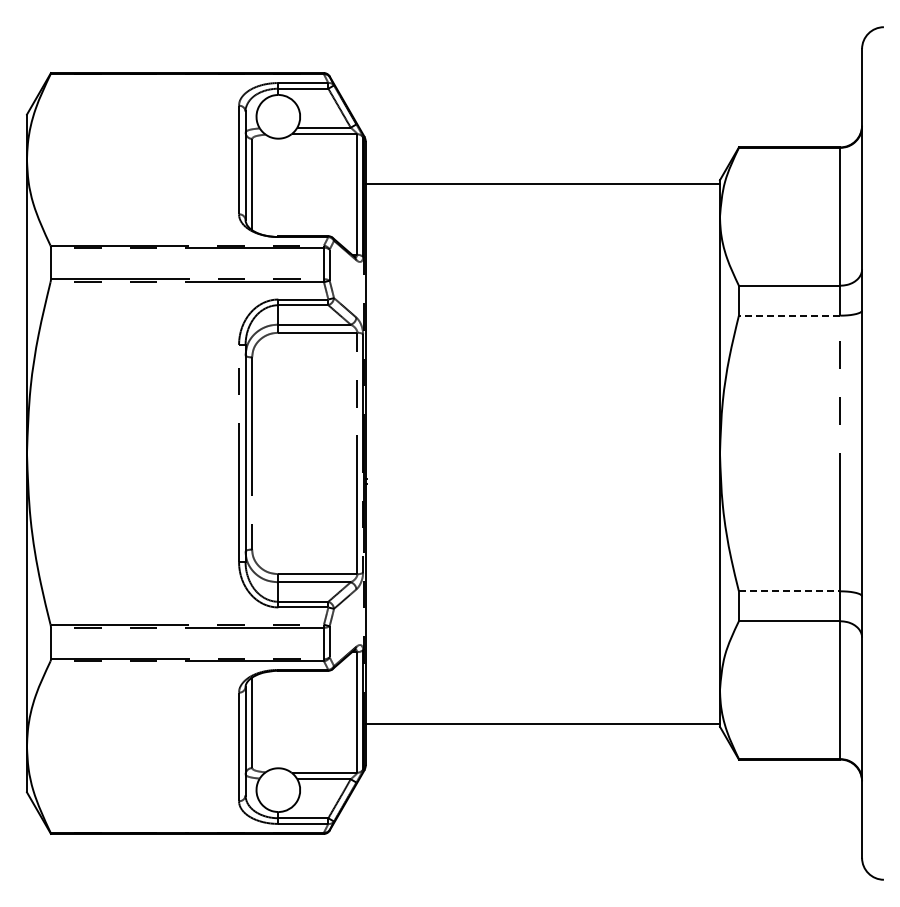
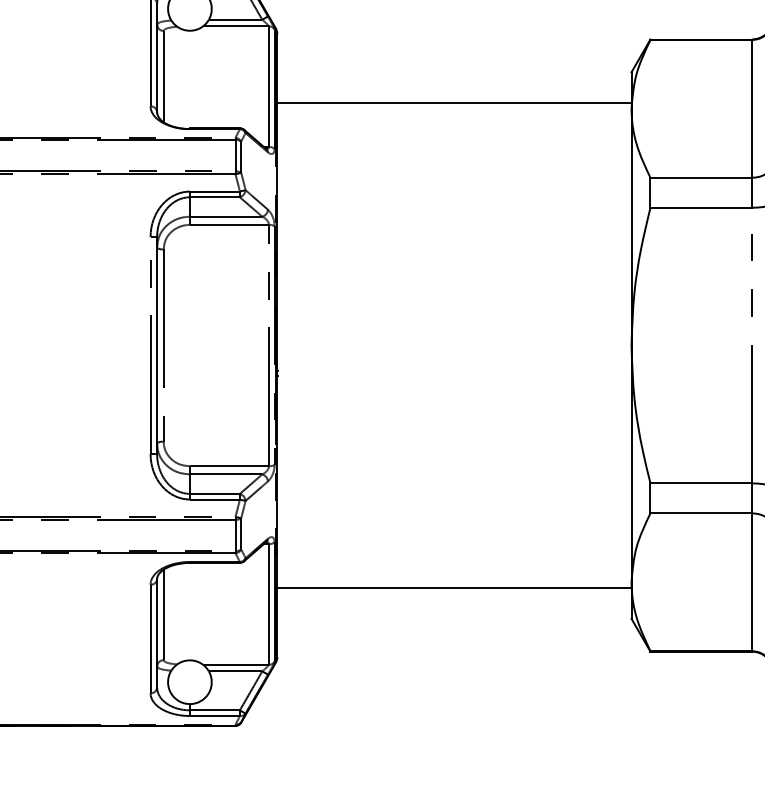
line: (542, 183) -> (454, 102), moved
line: (789, 315) -> (701, 207), dashed -> solid
line: (789, 591) -> (701, 483), dashed -> solid
line: (542, 724) -> (454, 588), moved

